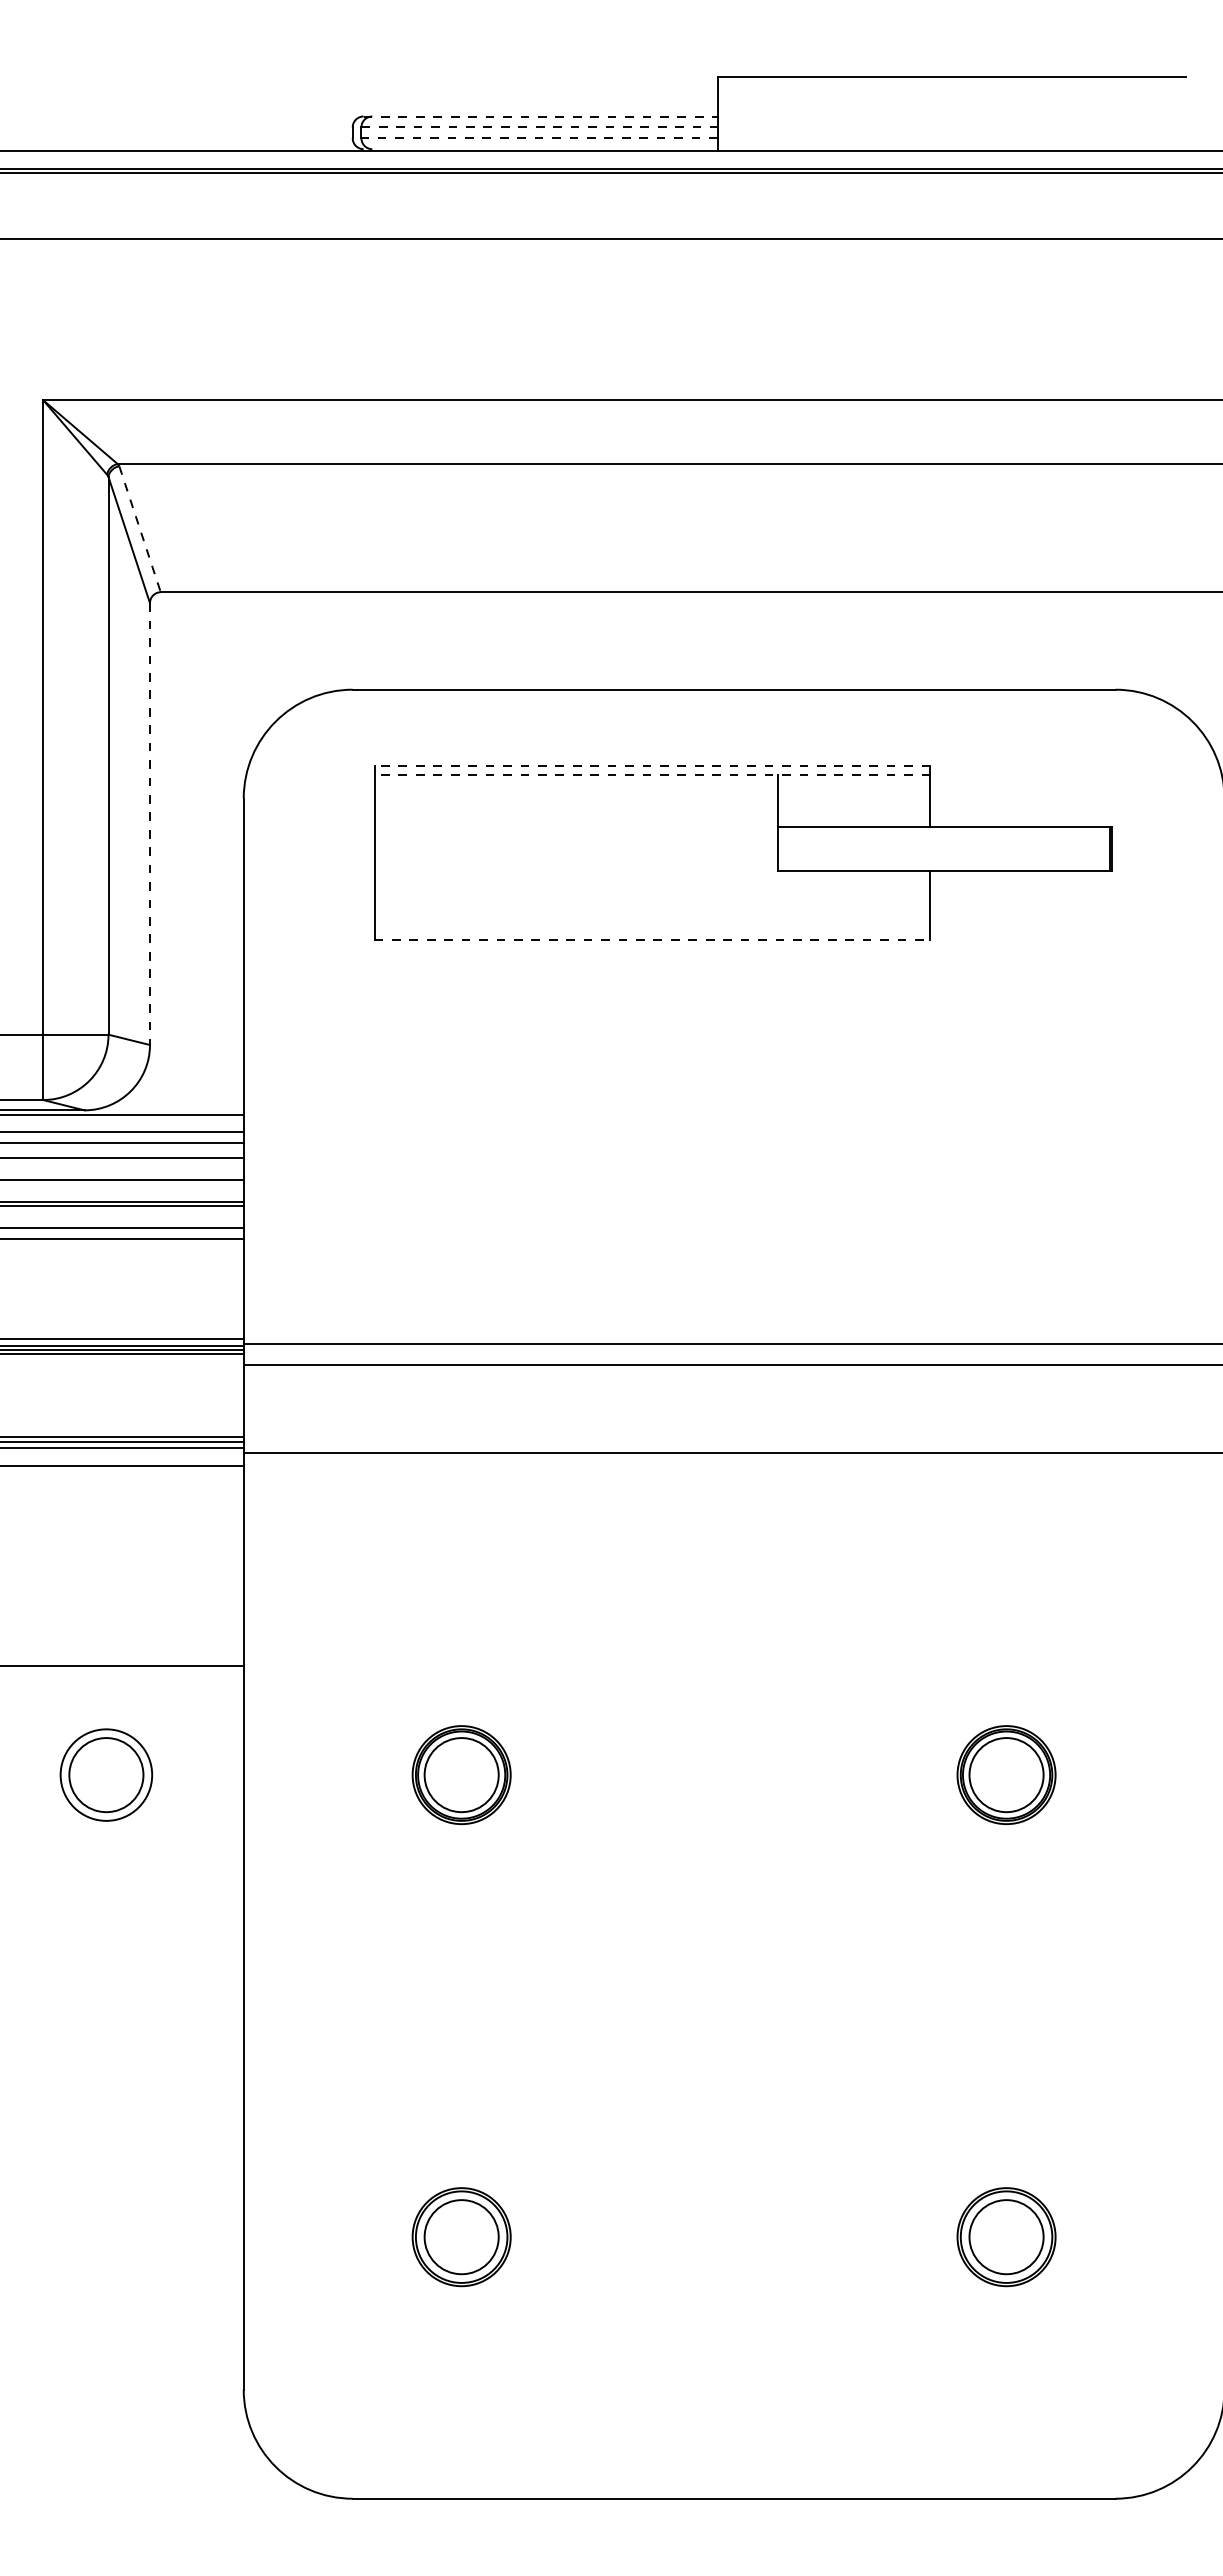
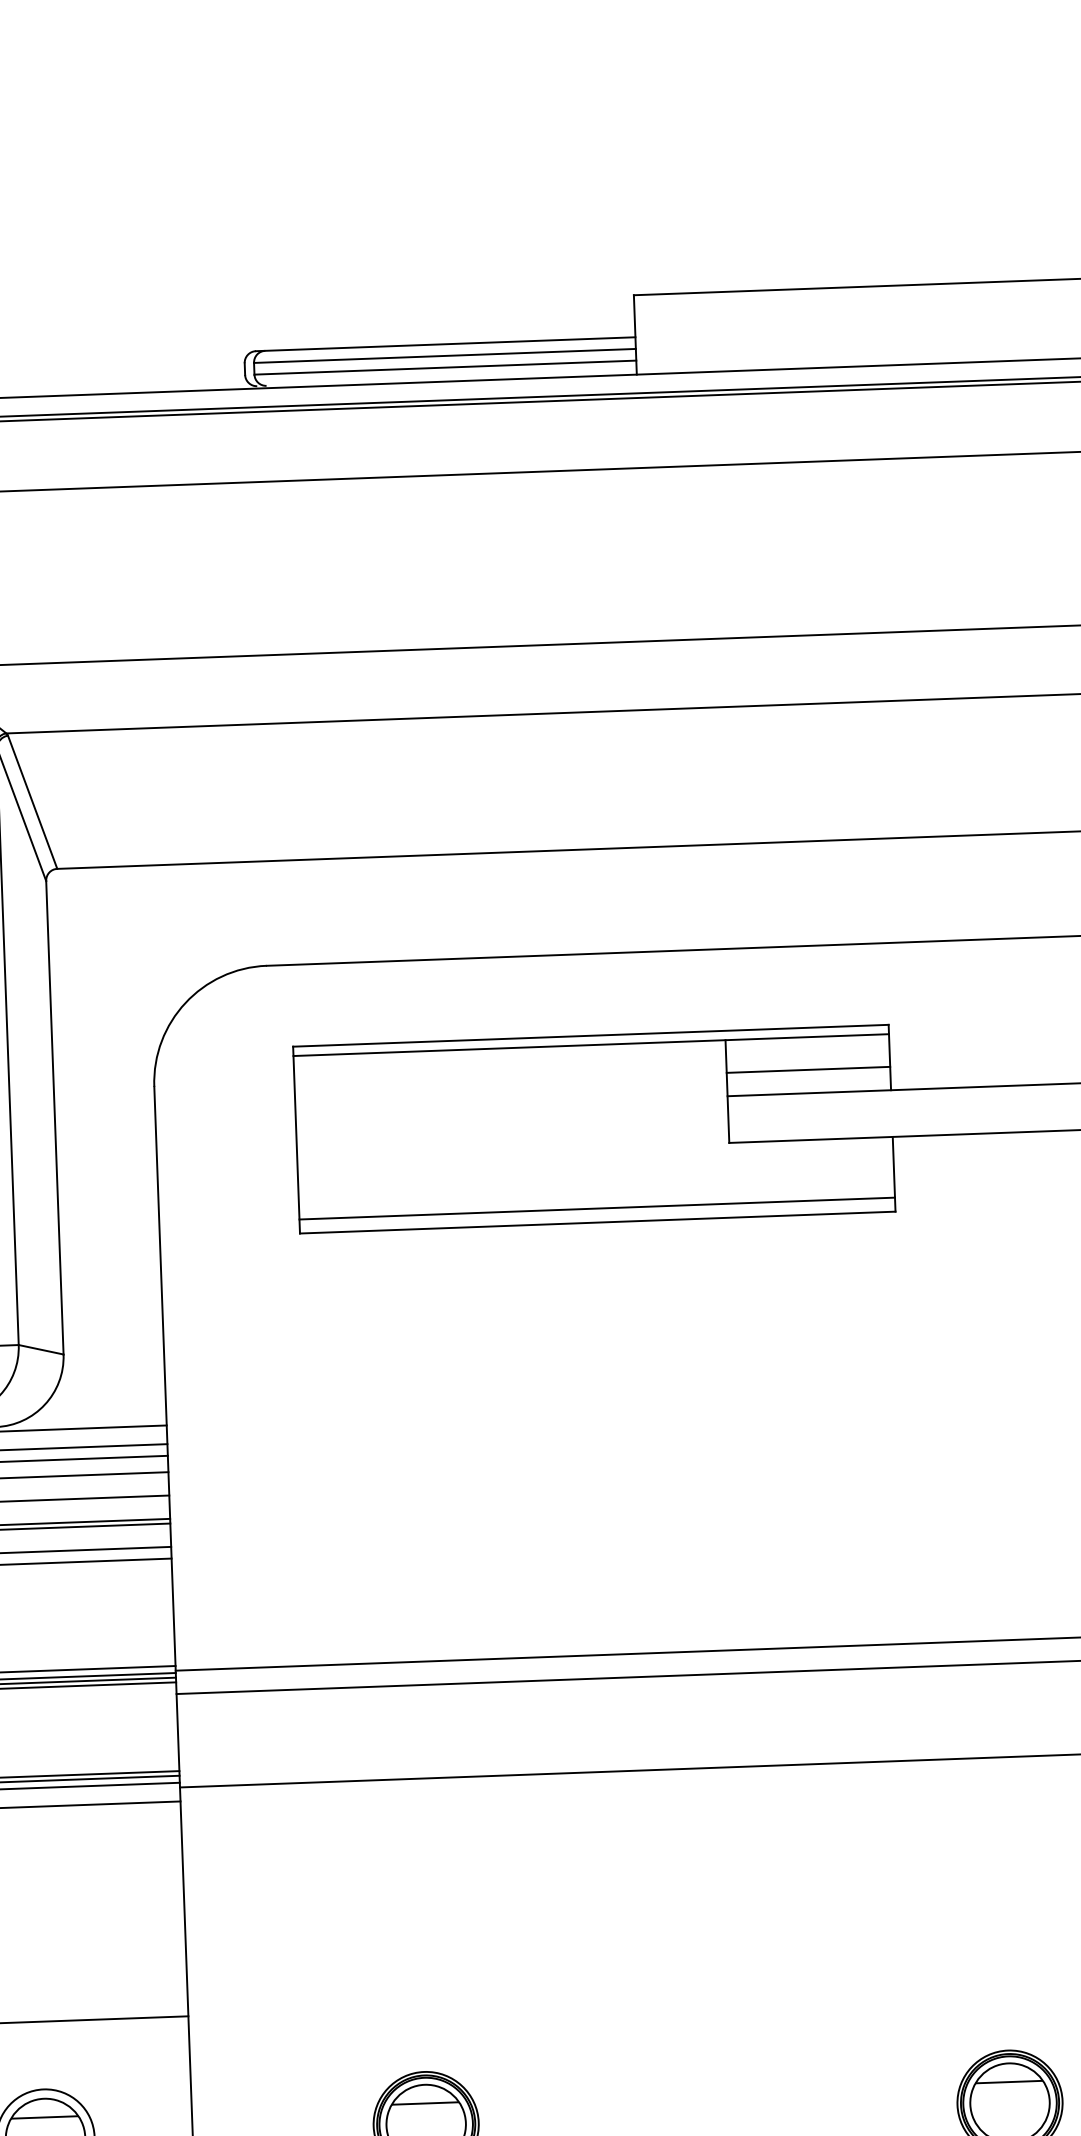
line: (541, 116) -> (446, 344), dashed -> solid
line: (540, 127) -> (445, 356), dashed -> solid
line: (539, 138) -> (445, 367), dashed -> solid
line: (140, 529) -> (33, 802), dashed -> solid
line: (652, 766) -> (591, 1036), dashed -> solid
line: (652, 774) -> (591, 1044), dashed -> solid
line: (853, 805) -> (807, 1070), added
line: (150, 824) -> (55, 1118), dashed -> solid
line: (652, 927) -> (597, 1208), added
line: (652, 940) -> (597, 1222), dashed -> solid
line: (105, 1755) -> (43, 2117), added
line: (461, 1755) -> (425, 2103), added
line: (1006, 1755) -> (1009, 2082), added

